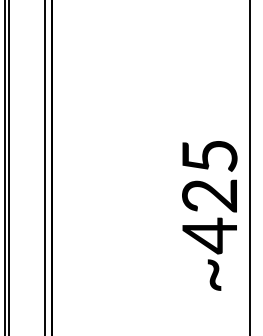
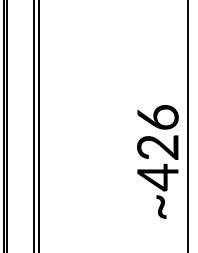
text: (209, 156) -> (157, 117), ~425 -> ~426

